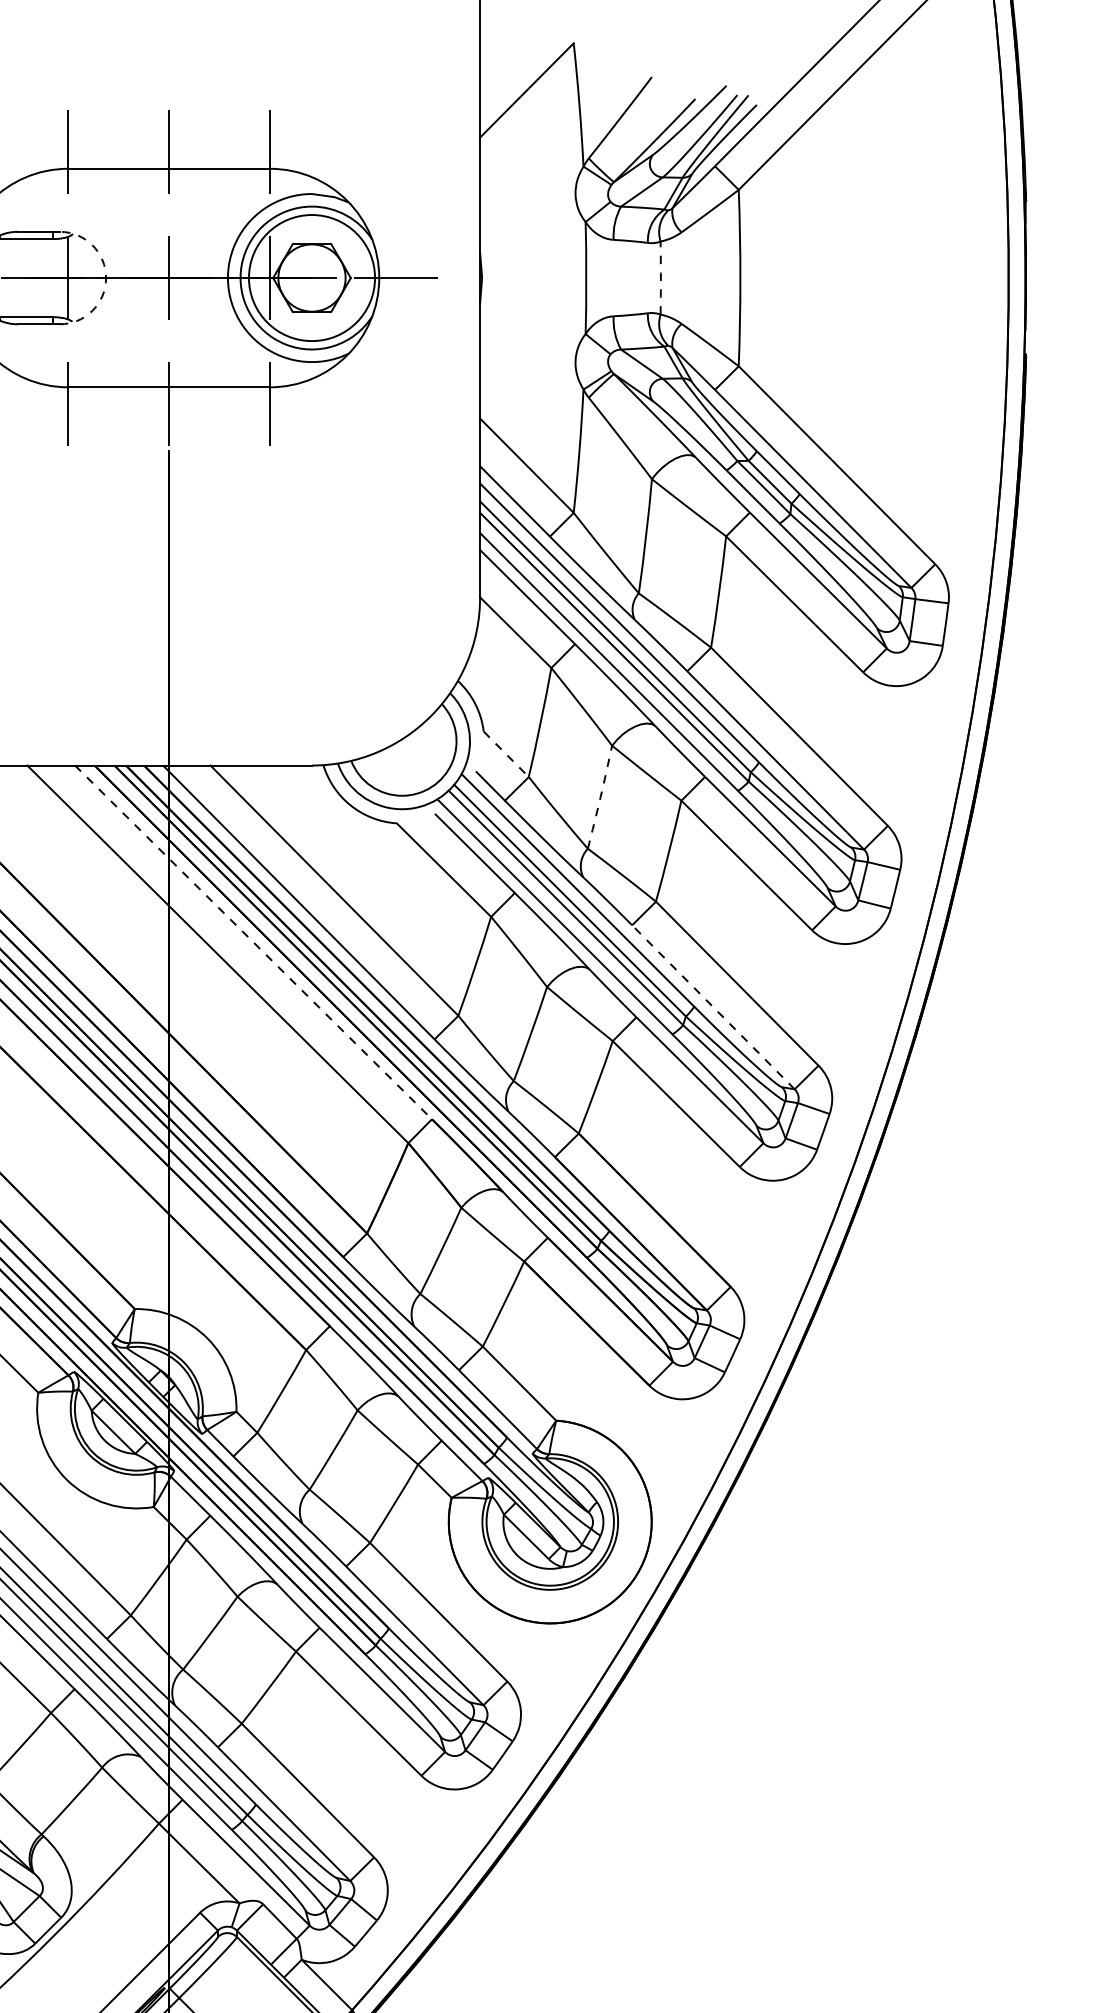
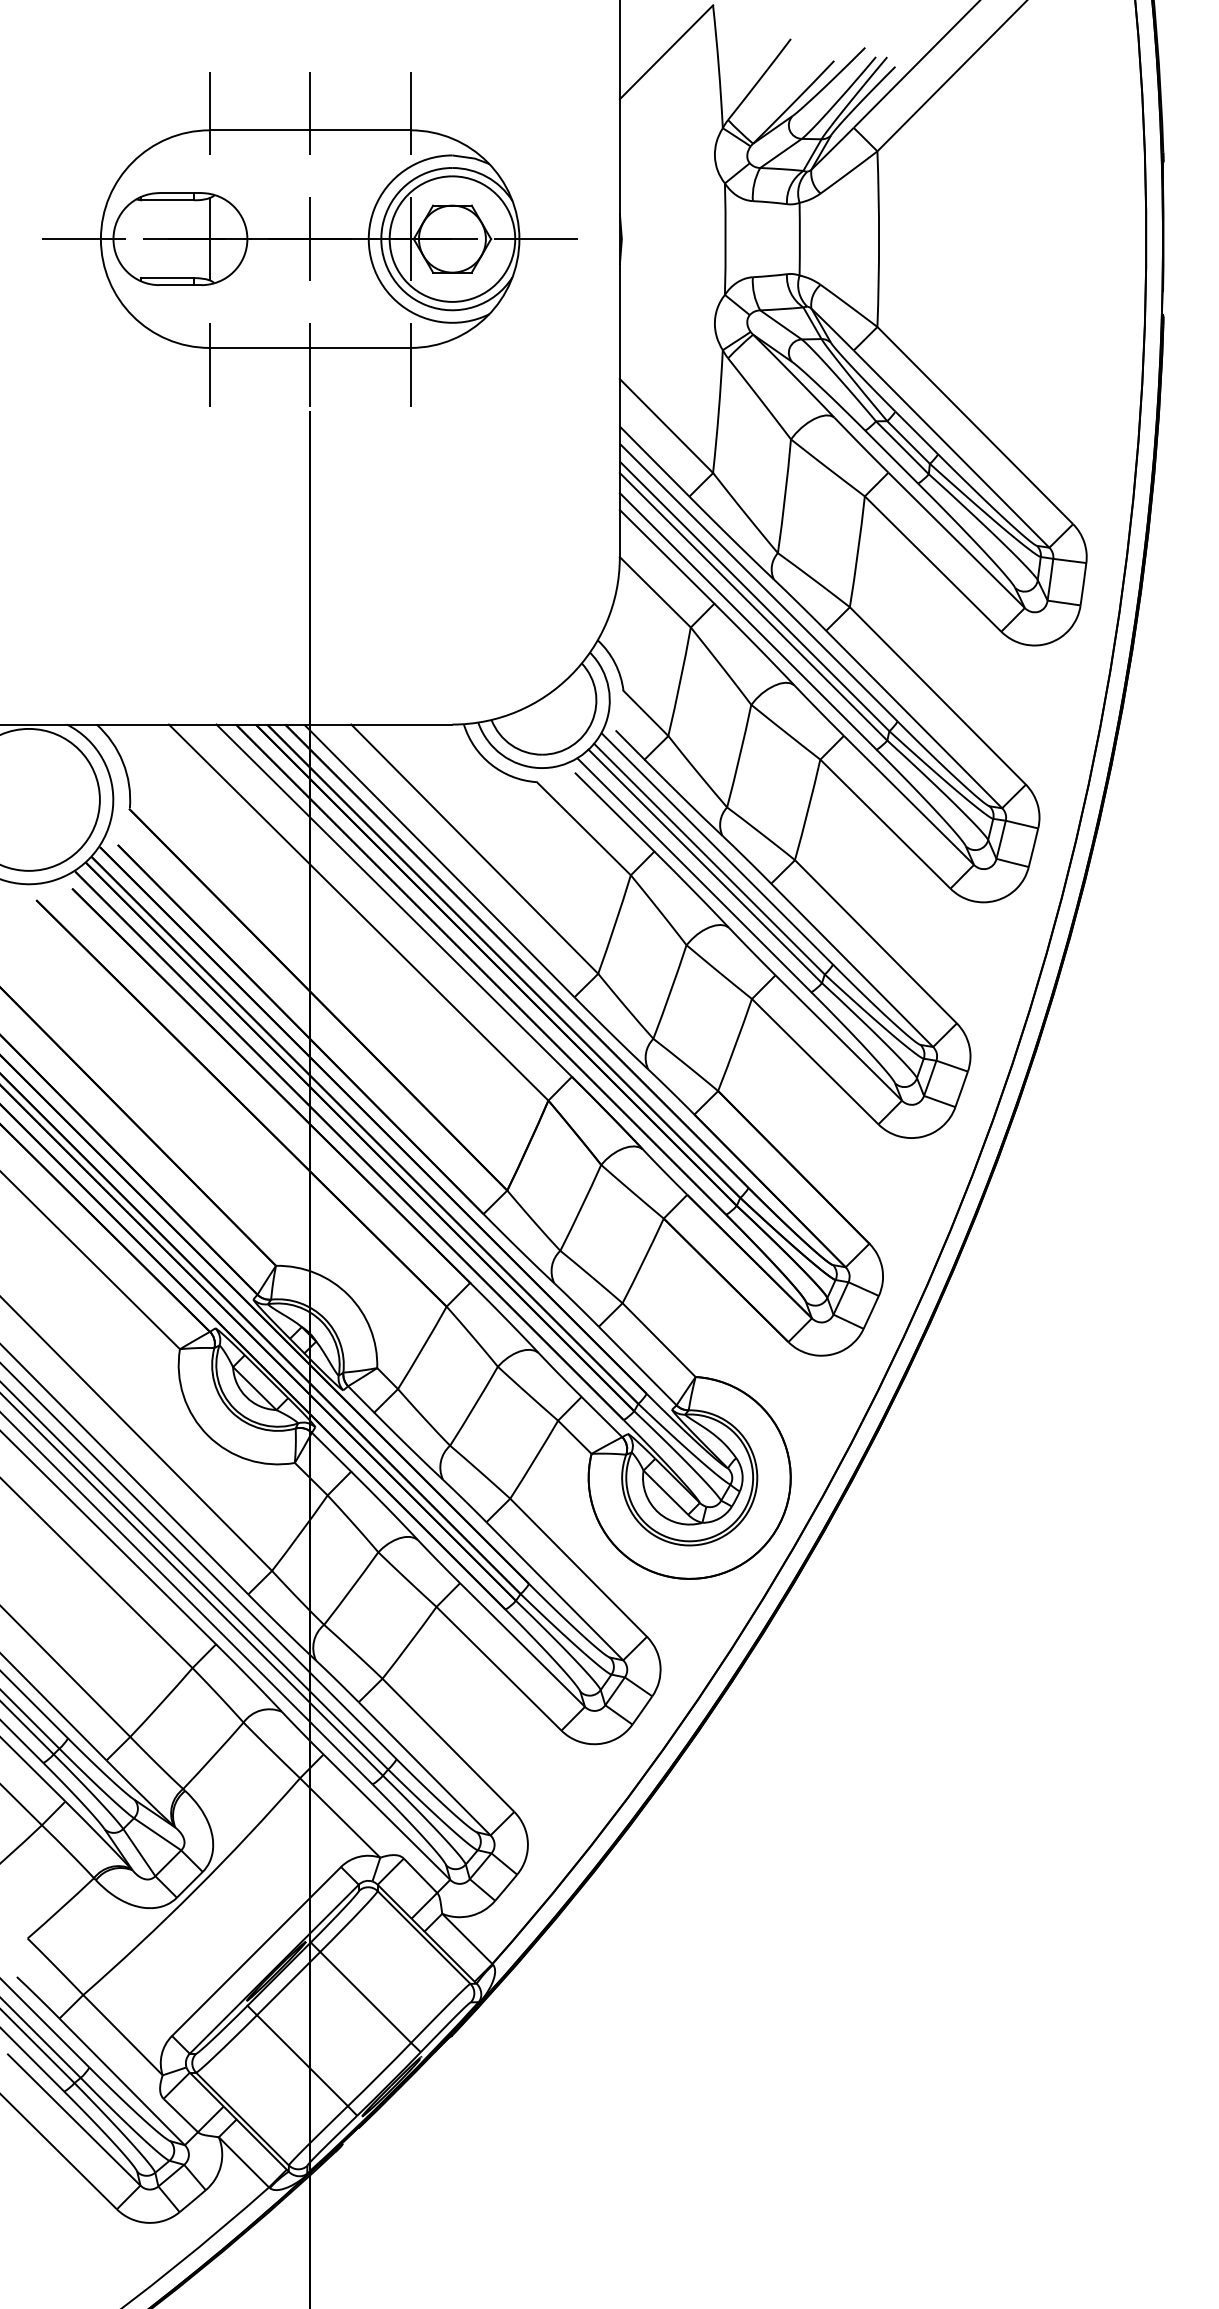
arc: (106, 278) -> (247, 239), dashed -> solid
arc: (660, 278) -> (799, 239), dashed -> solid
line: (505, 754) -> (645, 713), dashed -> solid
arc: (600, 797) -> (739, 756), dashed -> solid
line: (253, 943) -> (394, 901), dashed -> solid
line: (713, 1007) -> (852, 965), dashed -> solid

